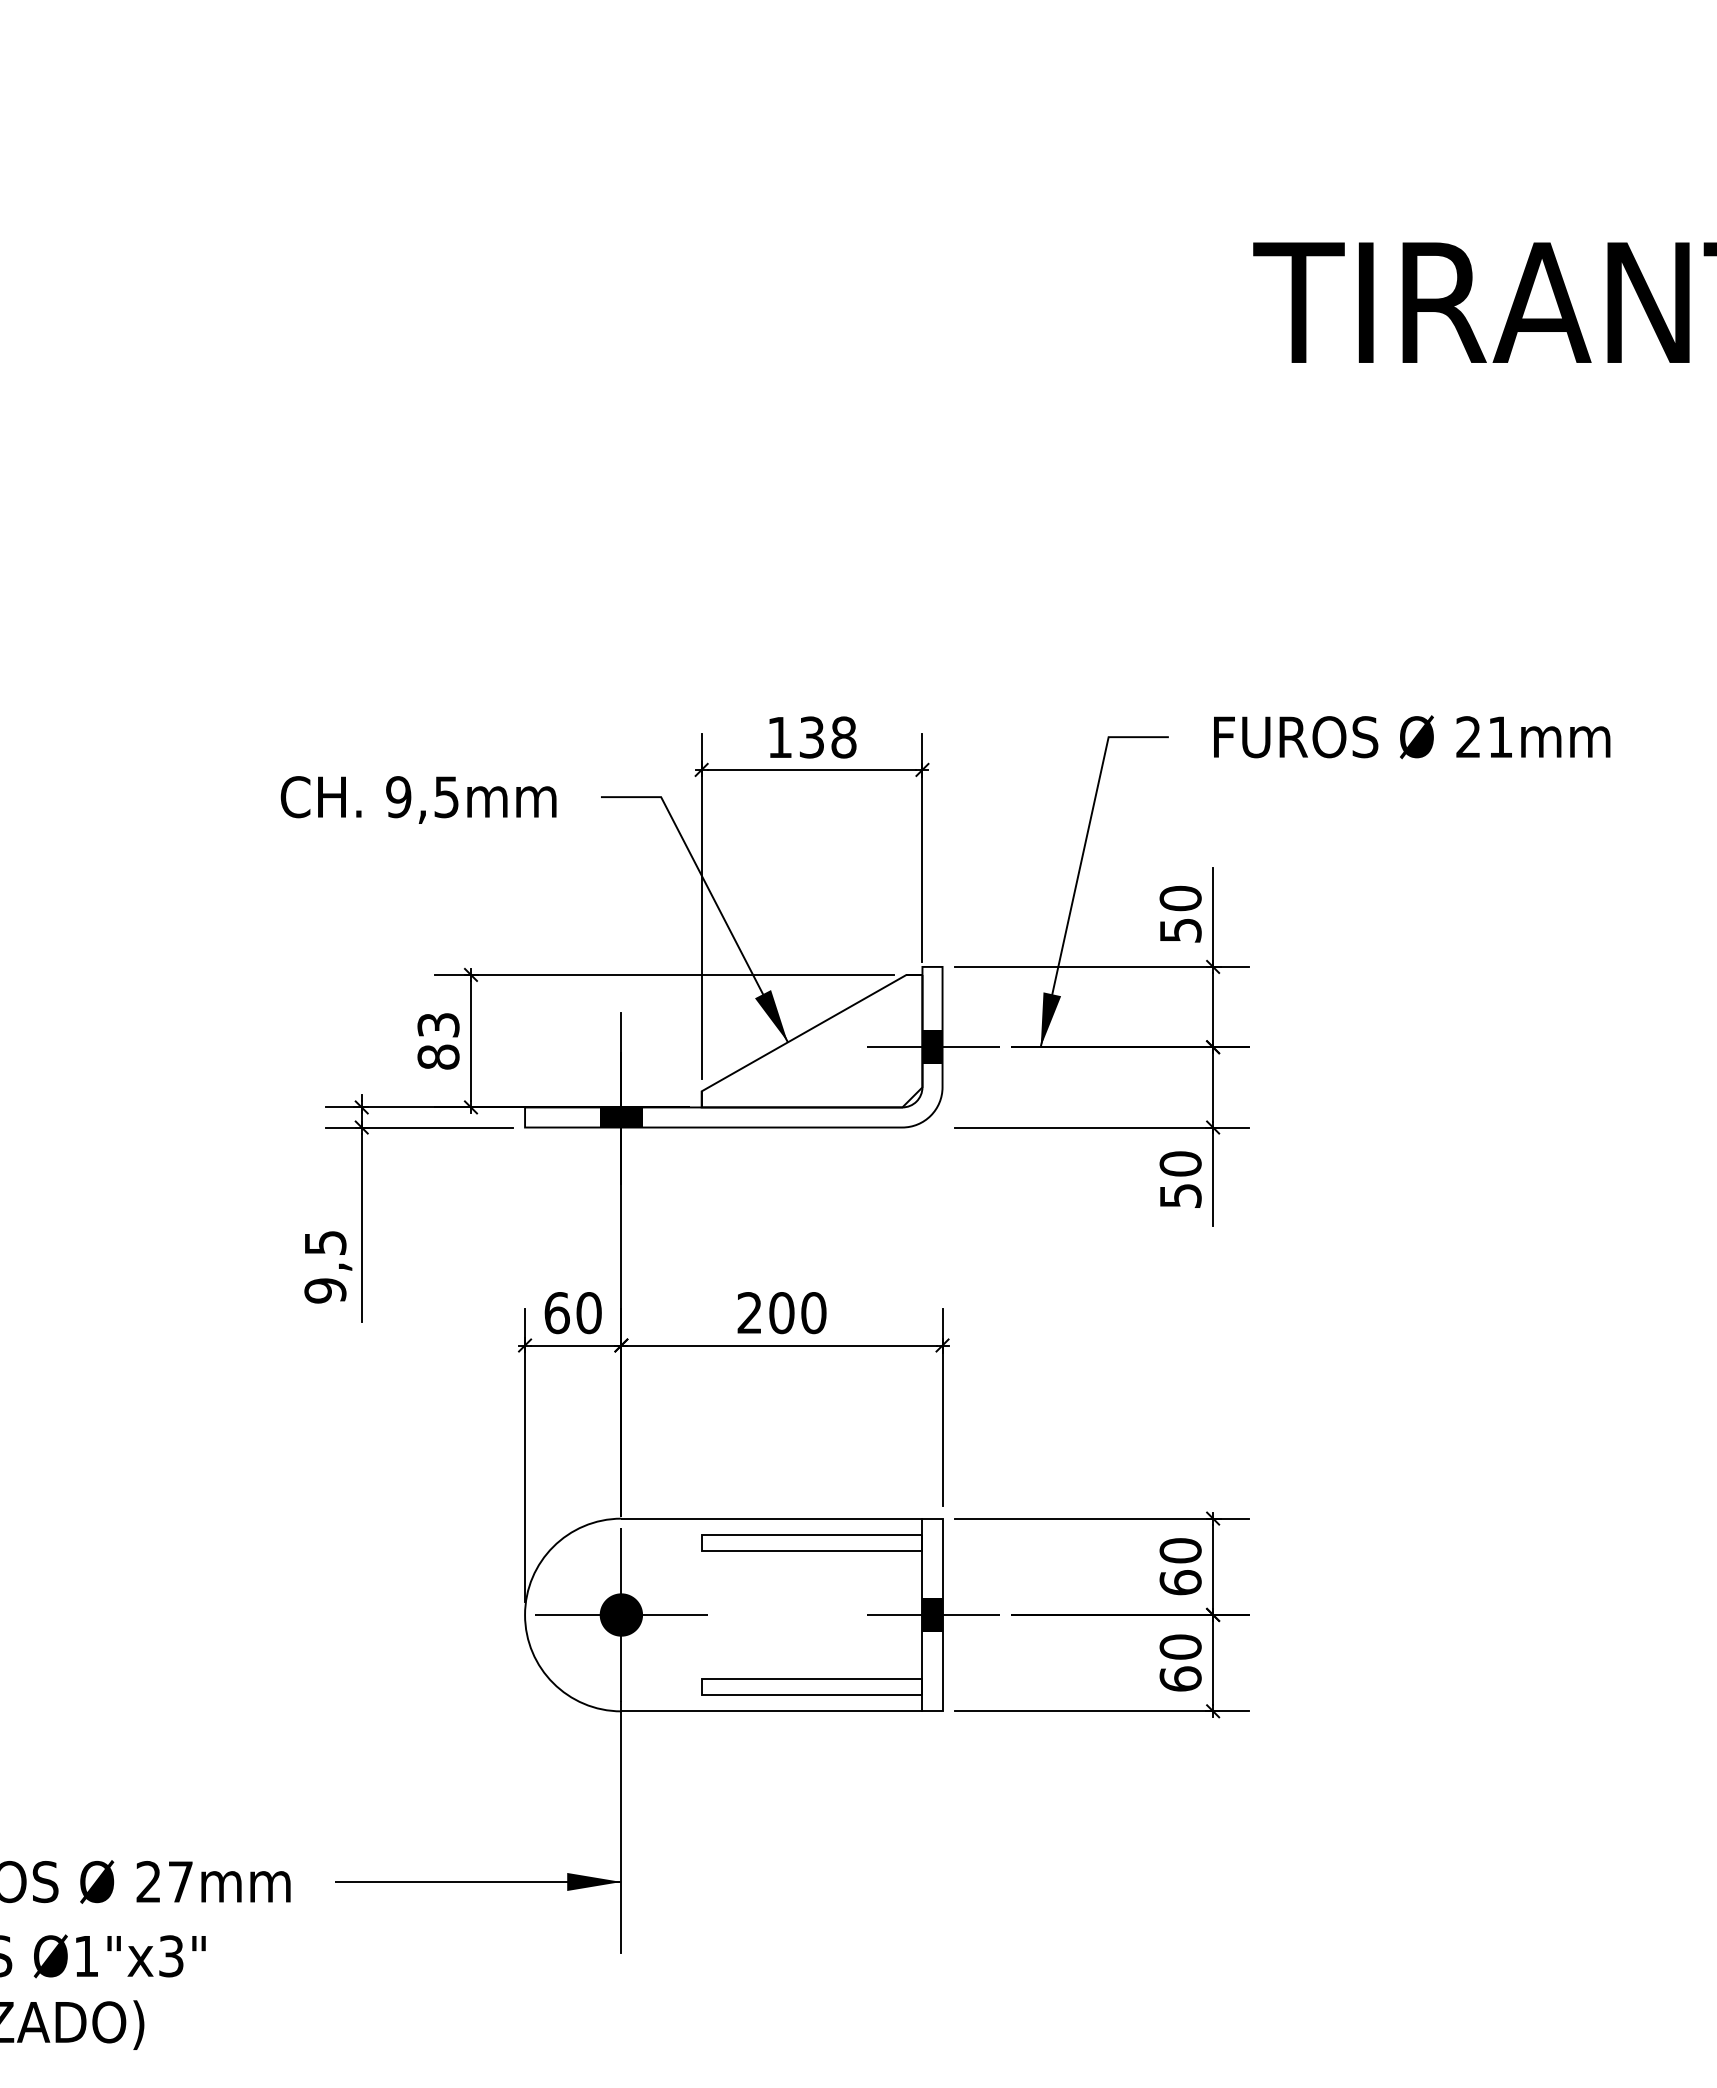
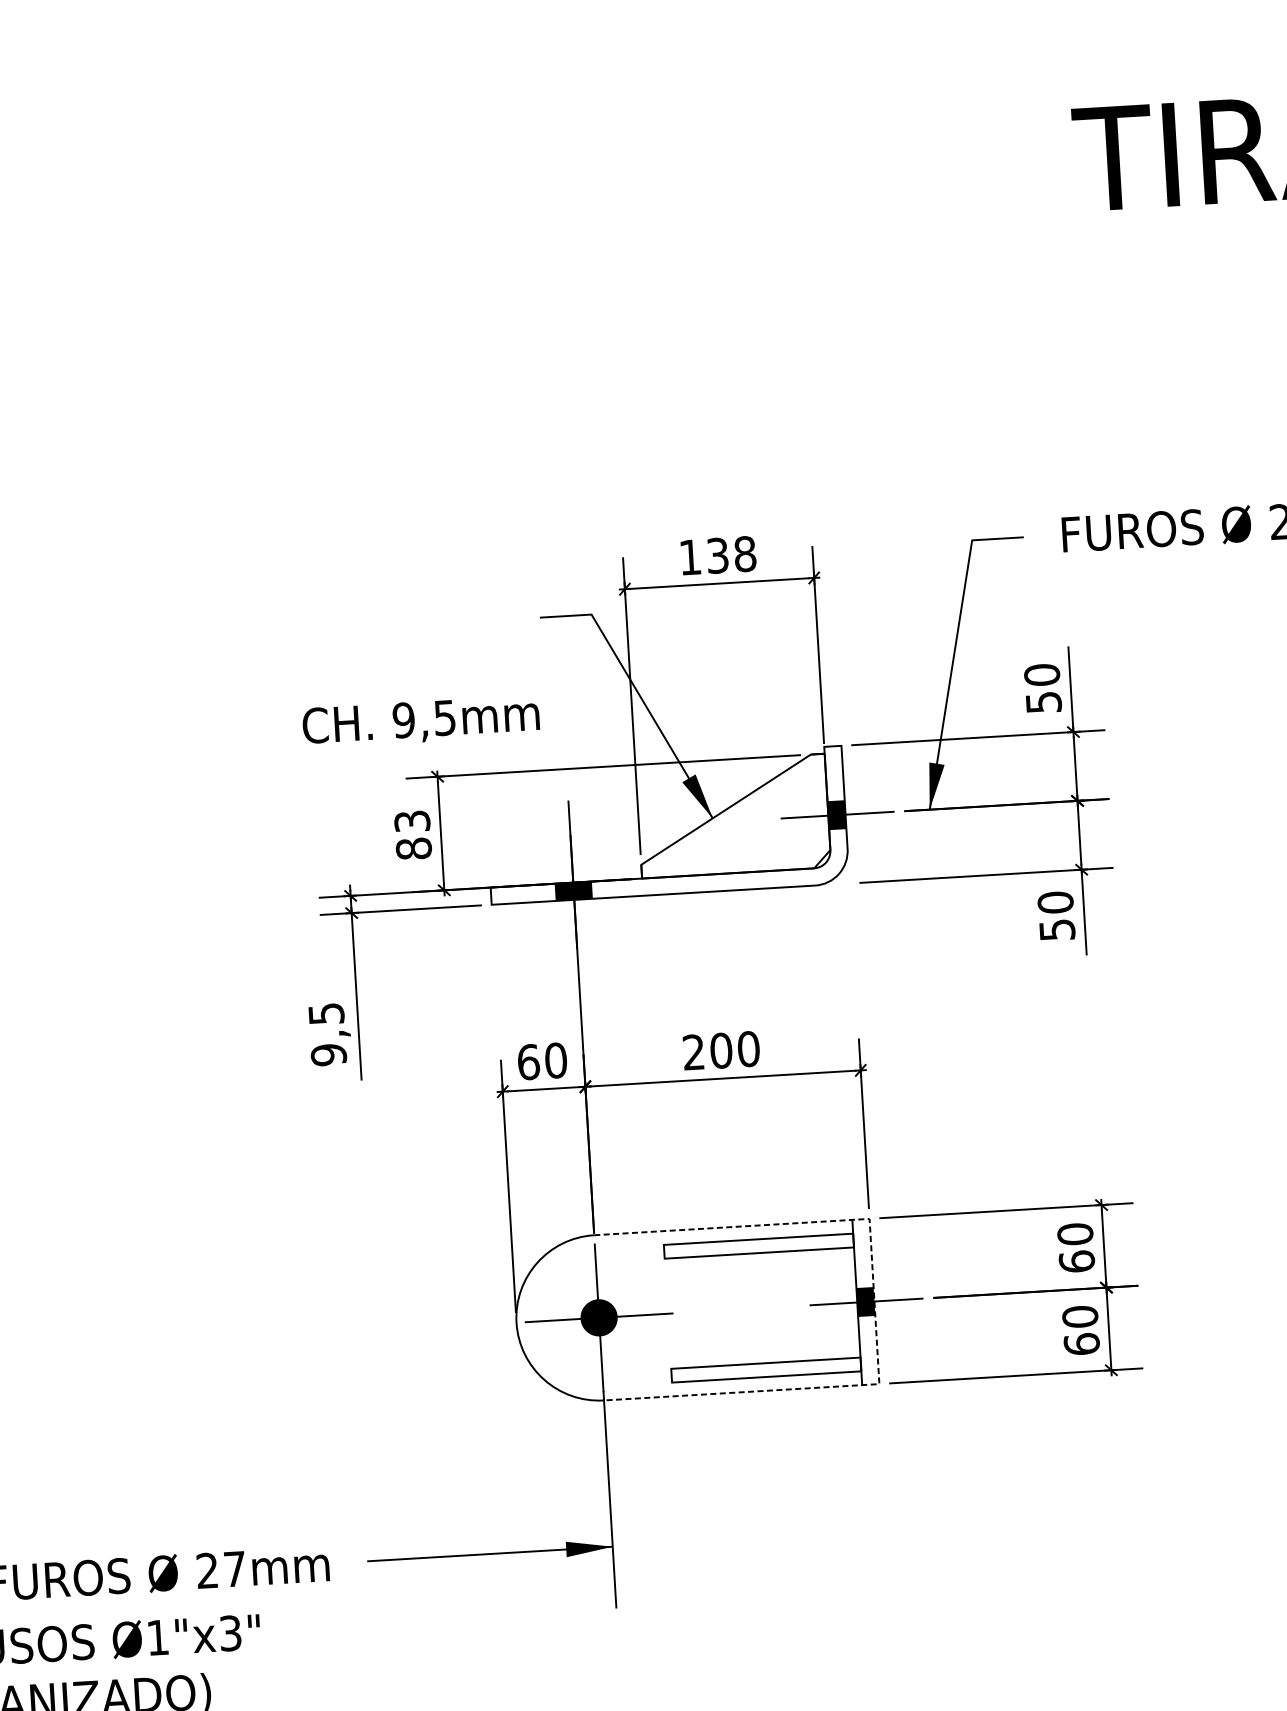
text: (418, 799) -> (420, 721), moved
line: (942, 1615) -> (874, 1301), solid -> dashed

